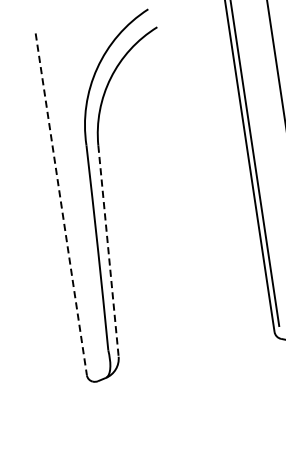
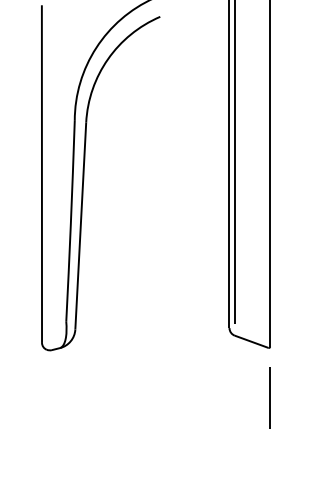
line: (60, 204) -> (41, 174), dashed -> solid
line: (108, 251) -> (80, 226), dashed -> solid

